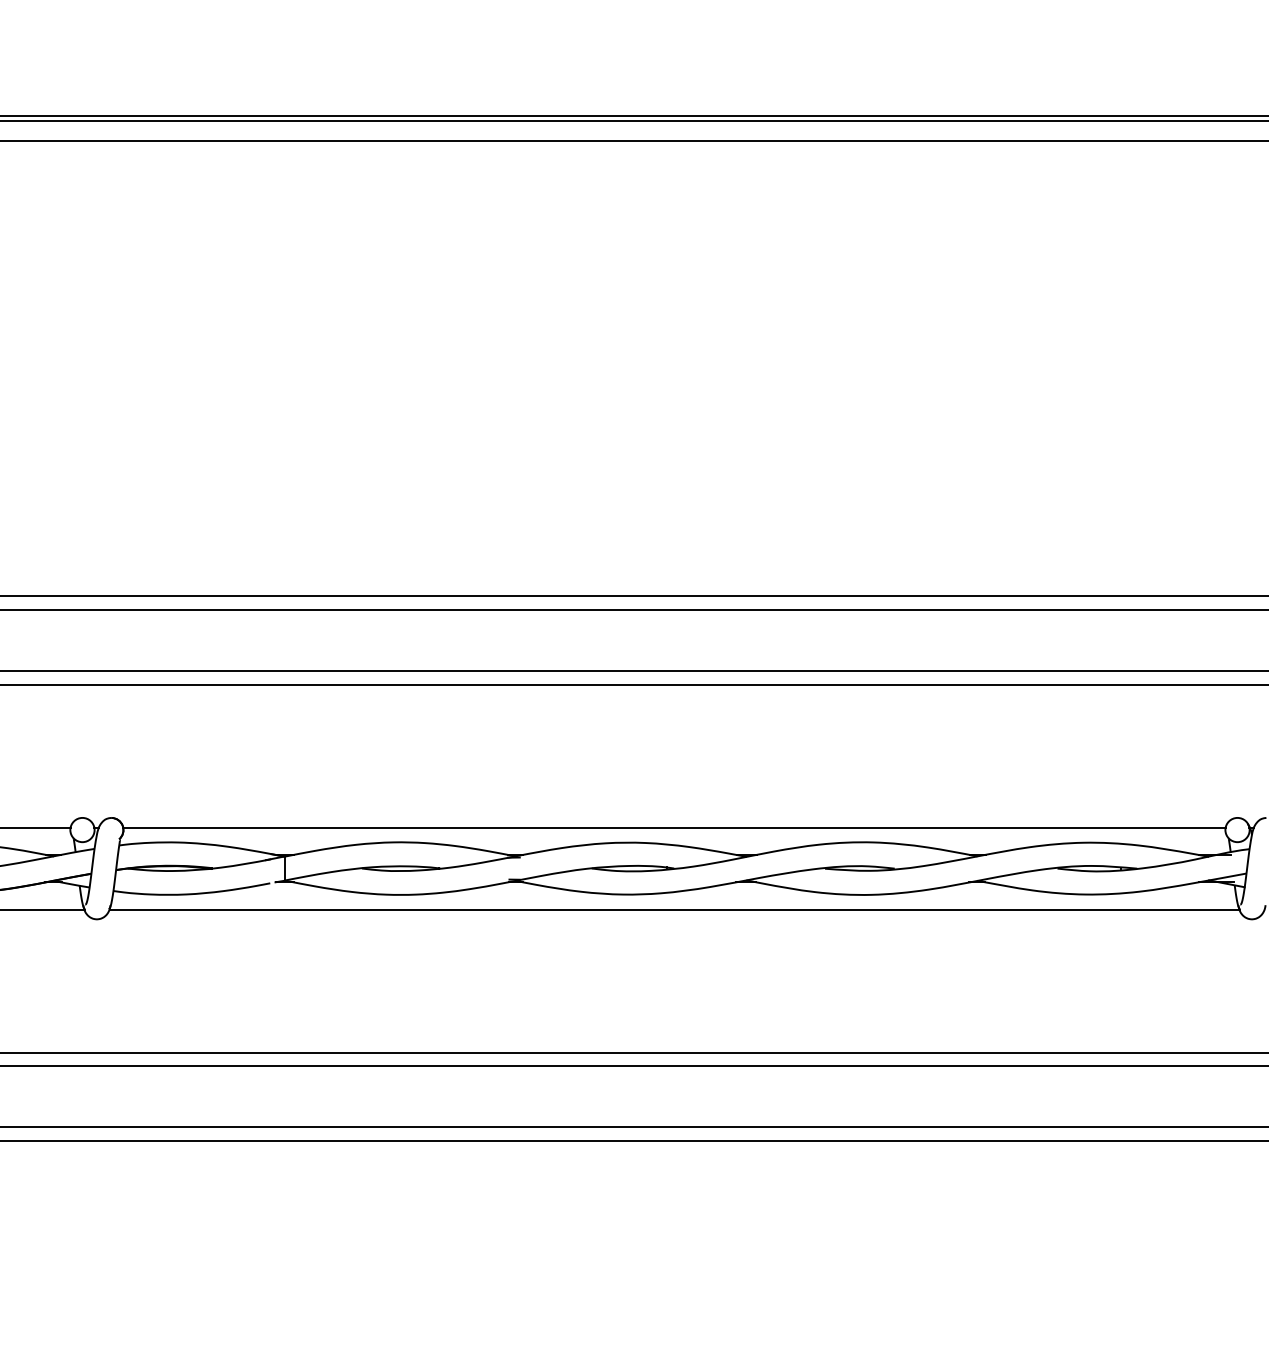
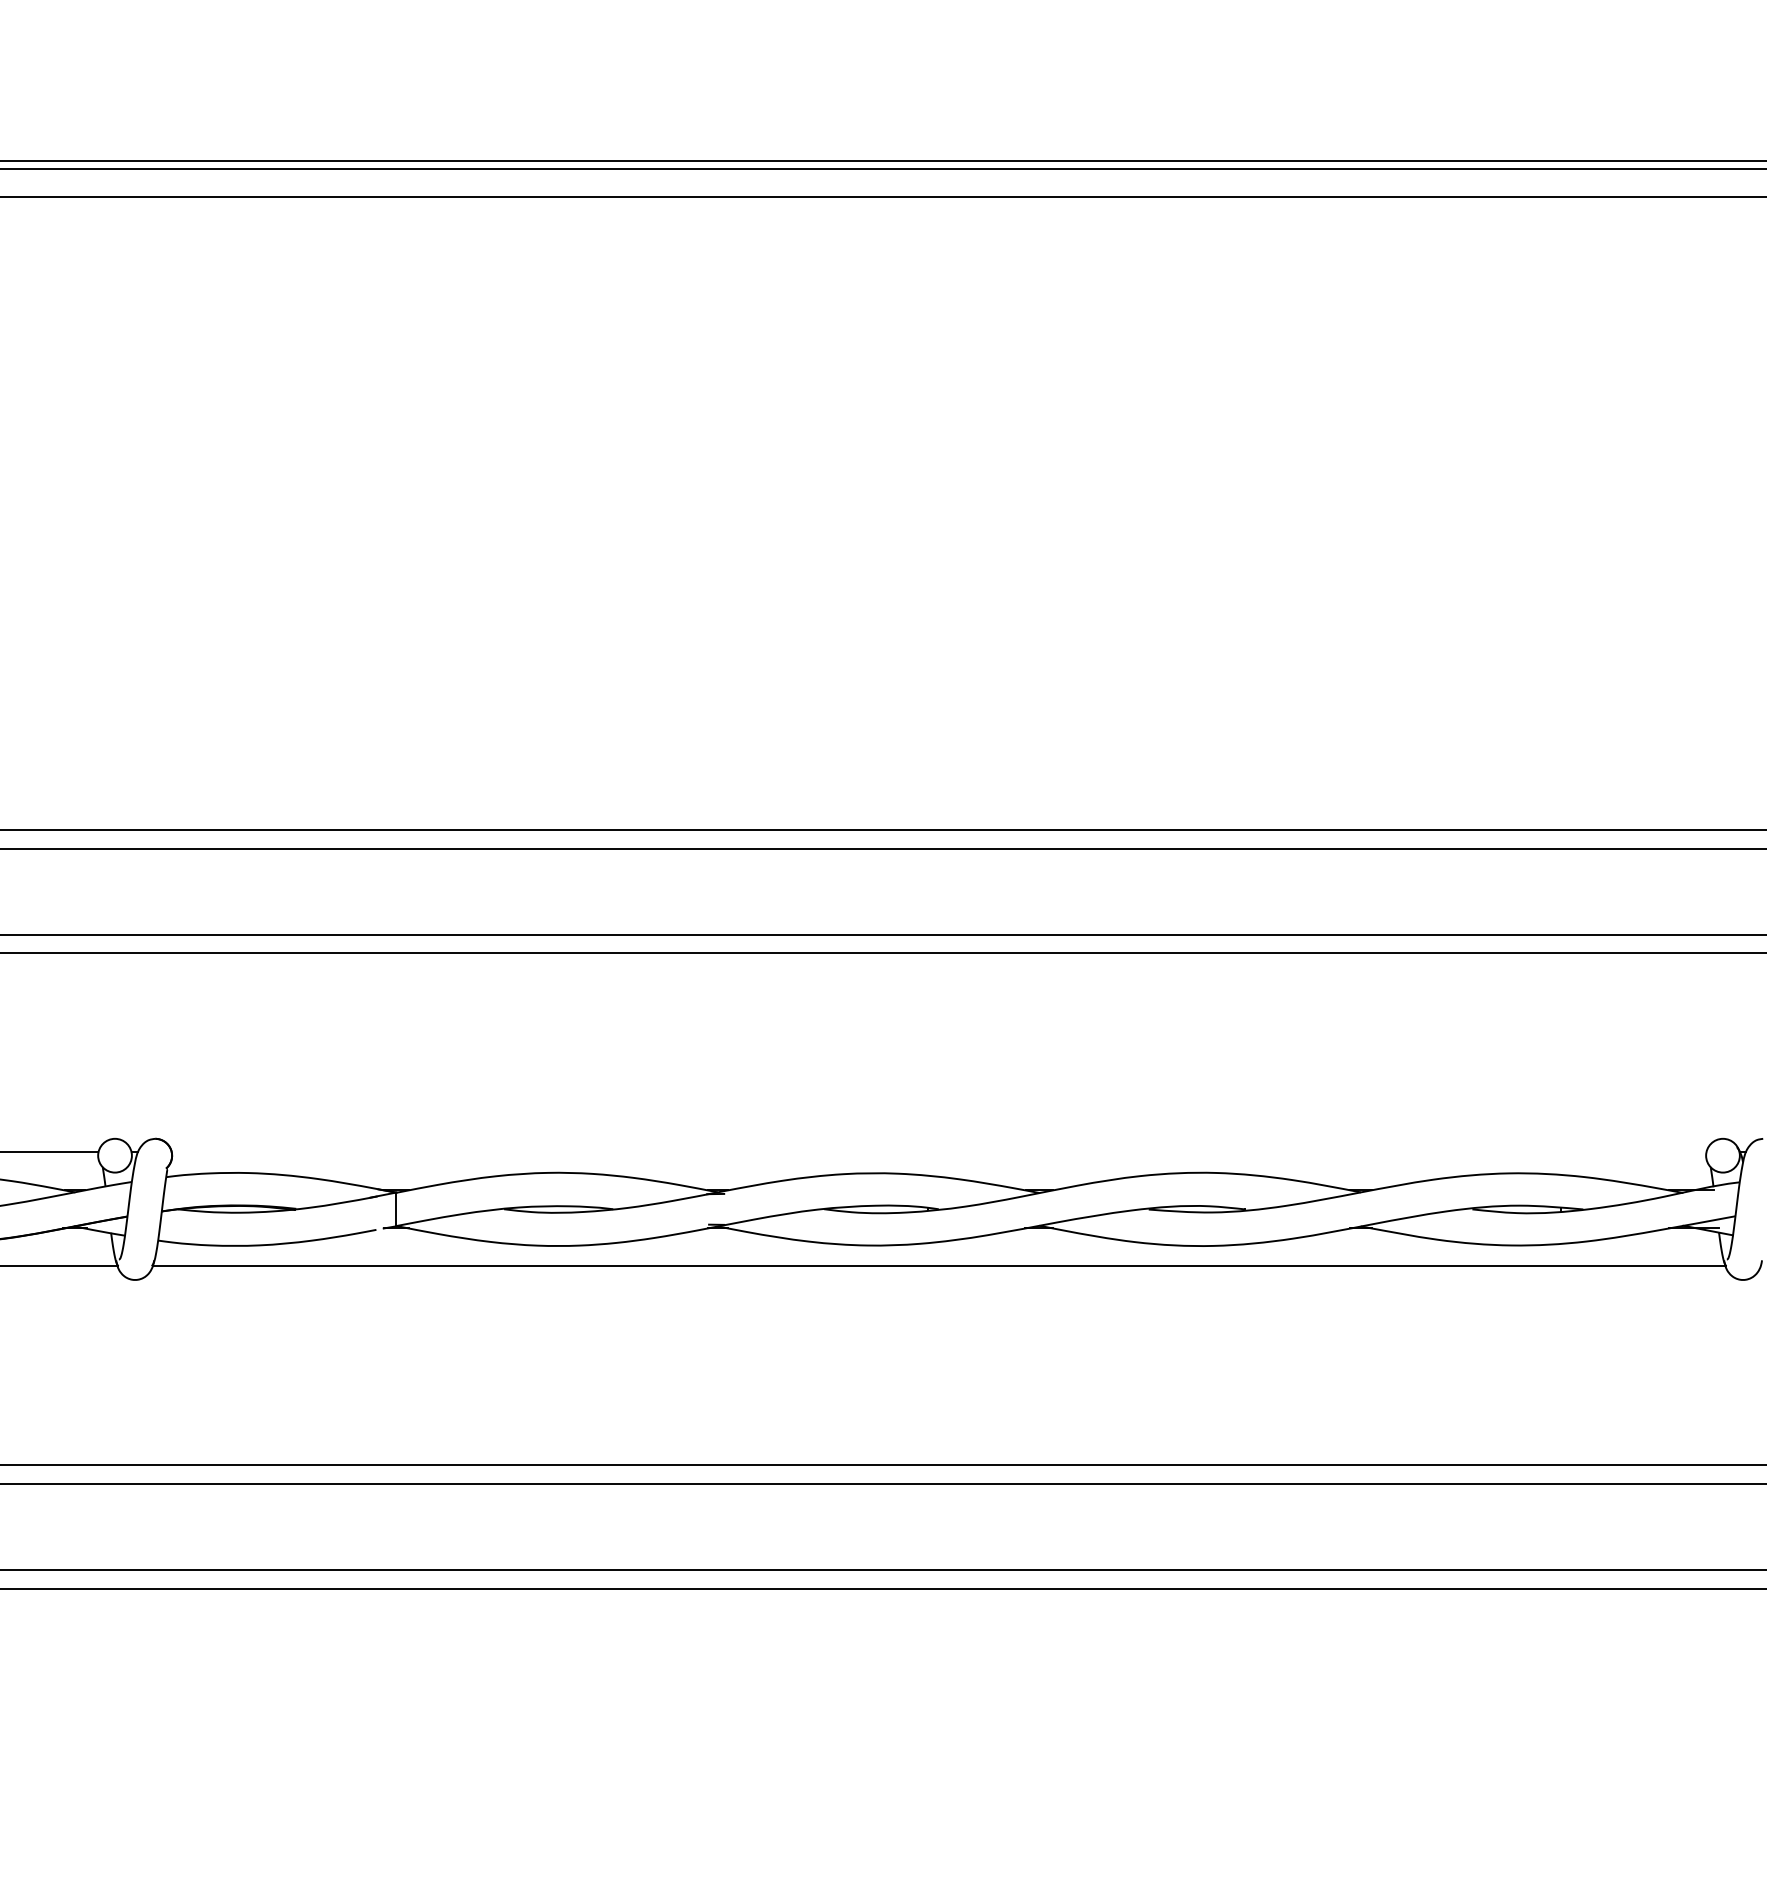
line: (674, 827) -> (939, 1152), removed

